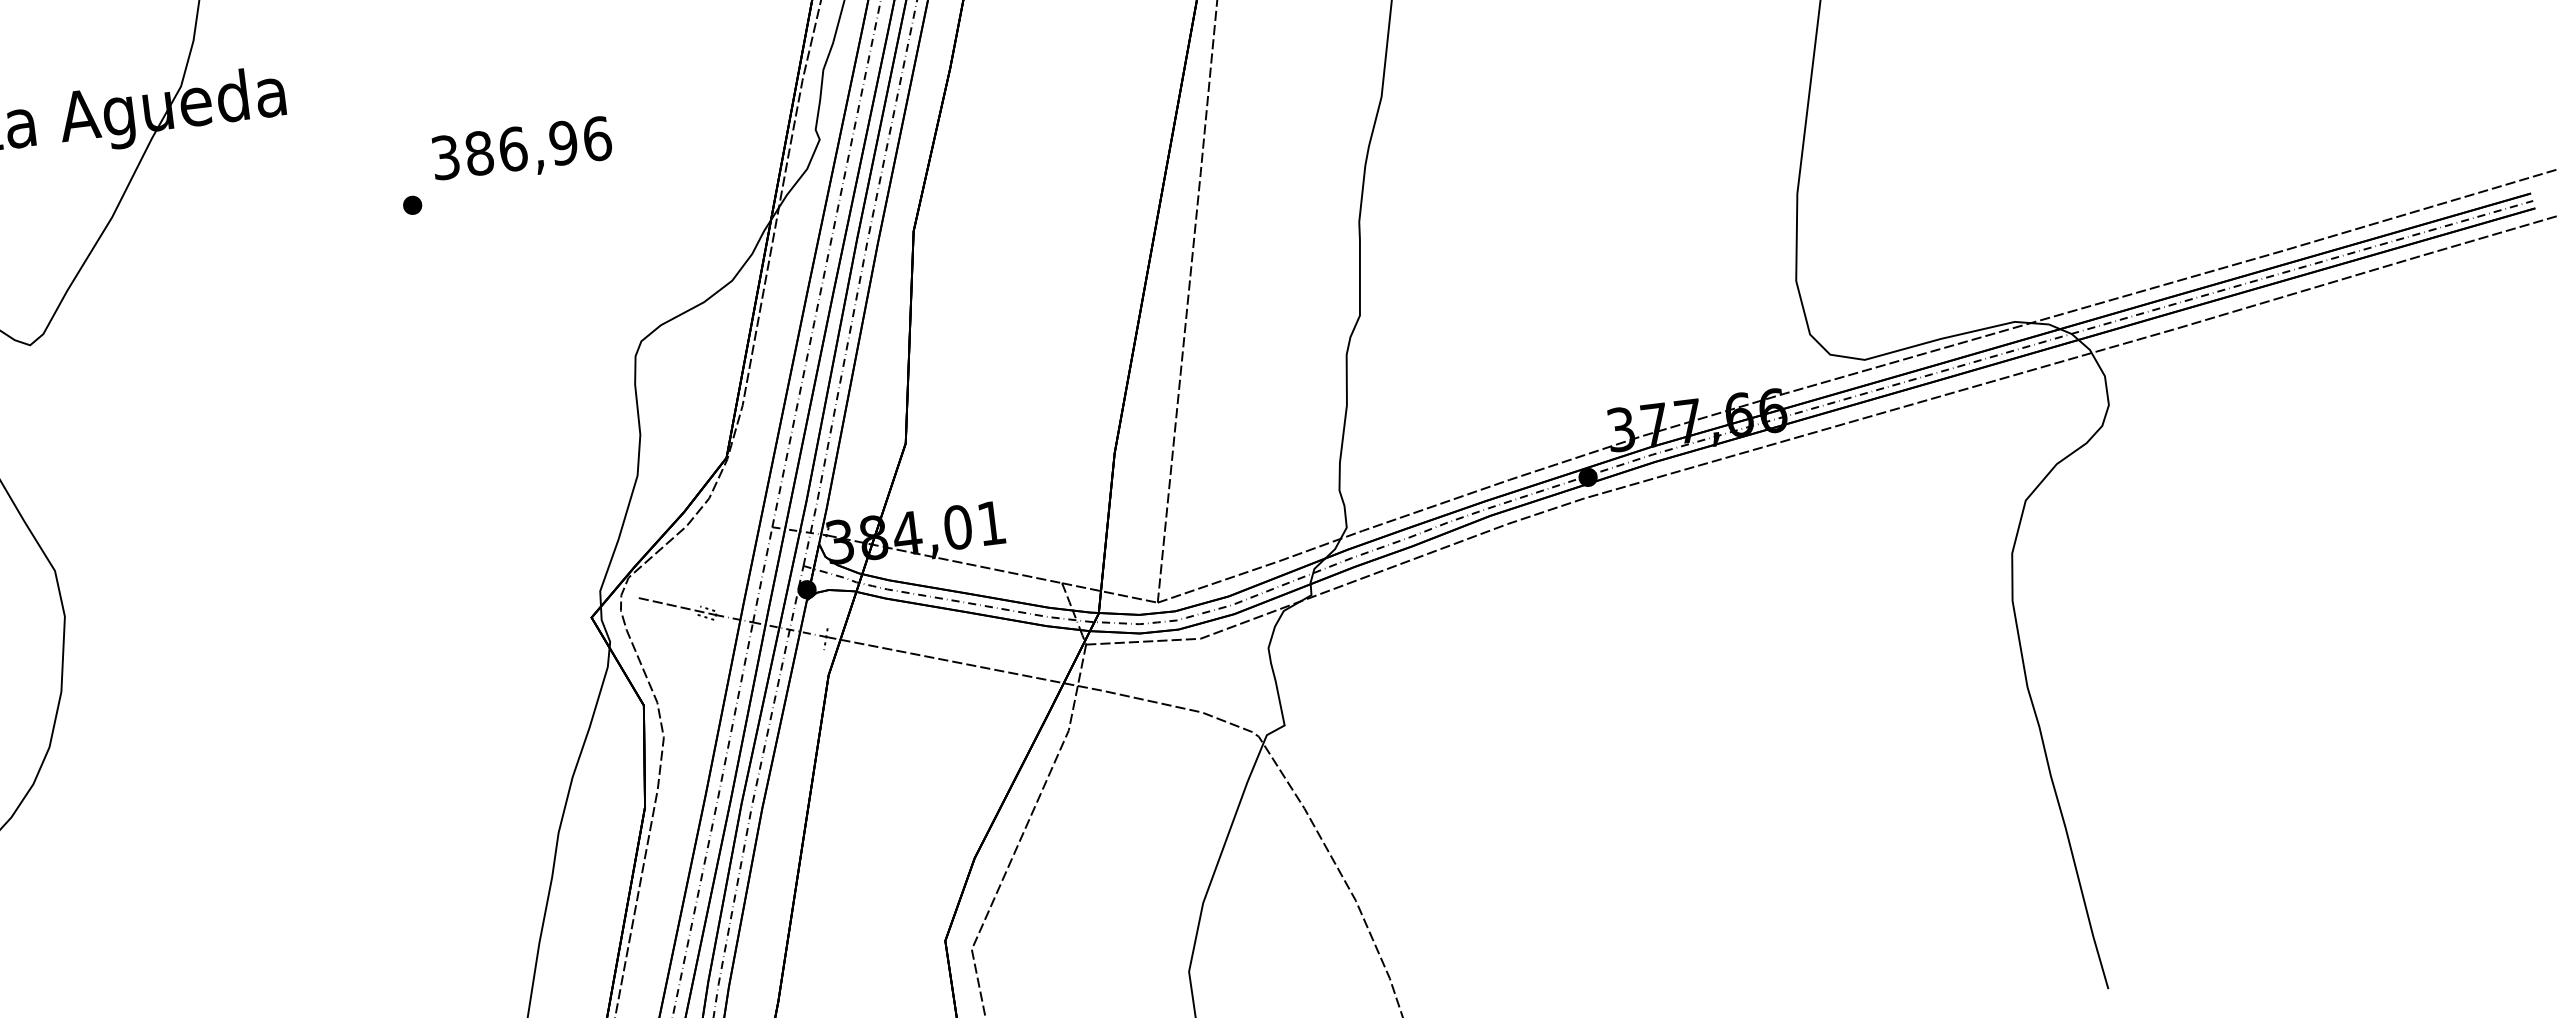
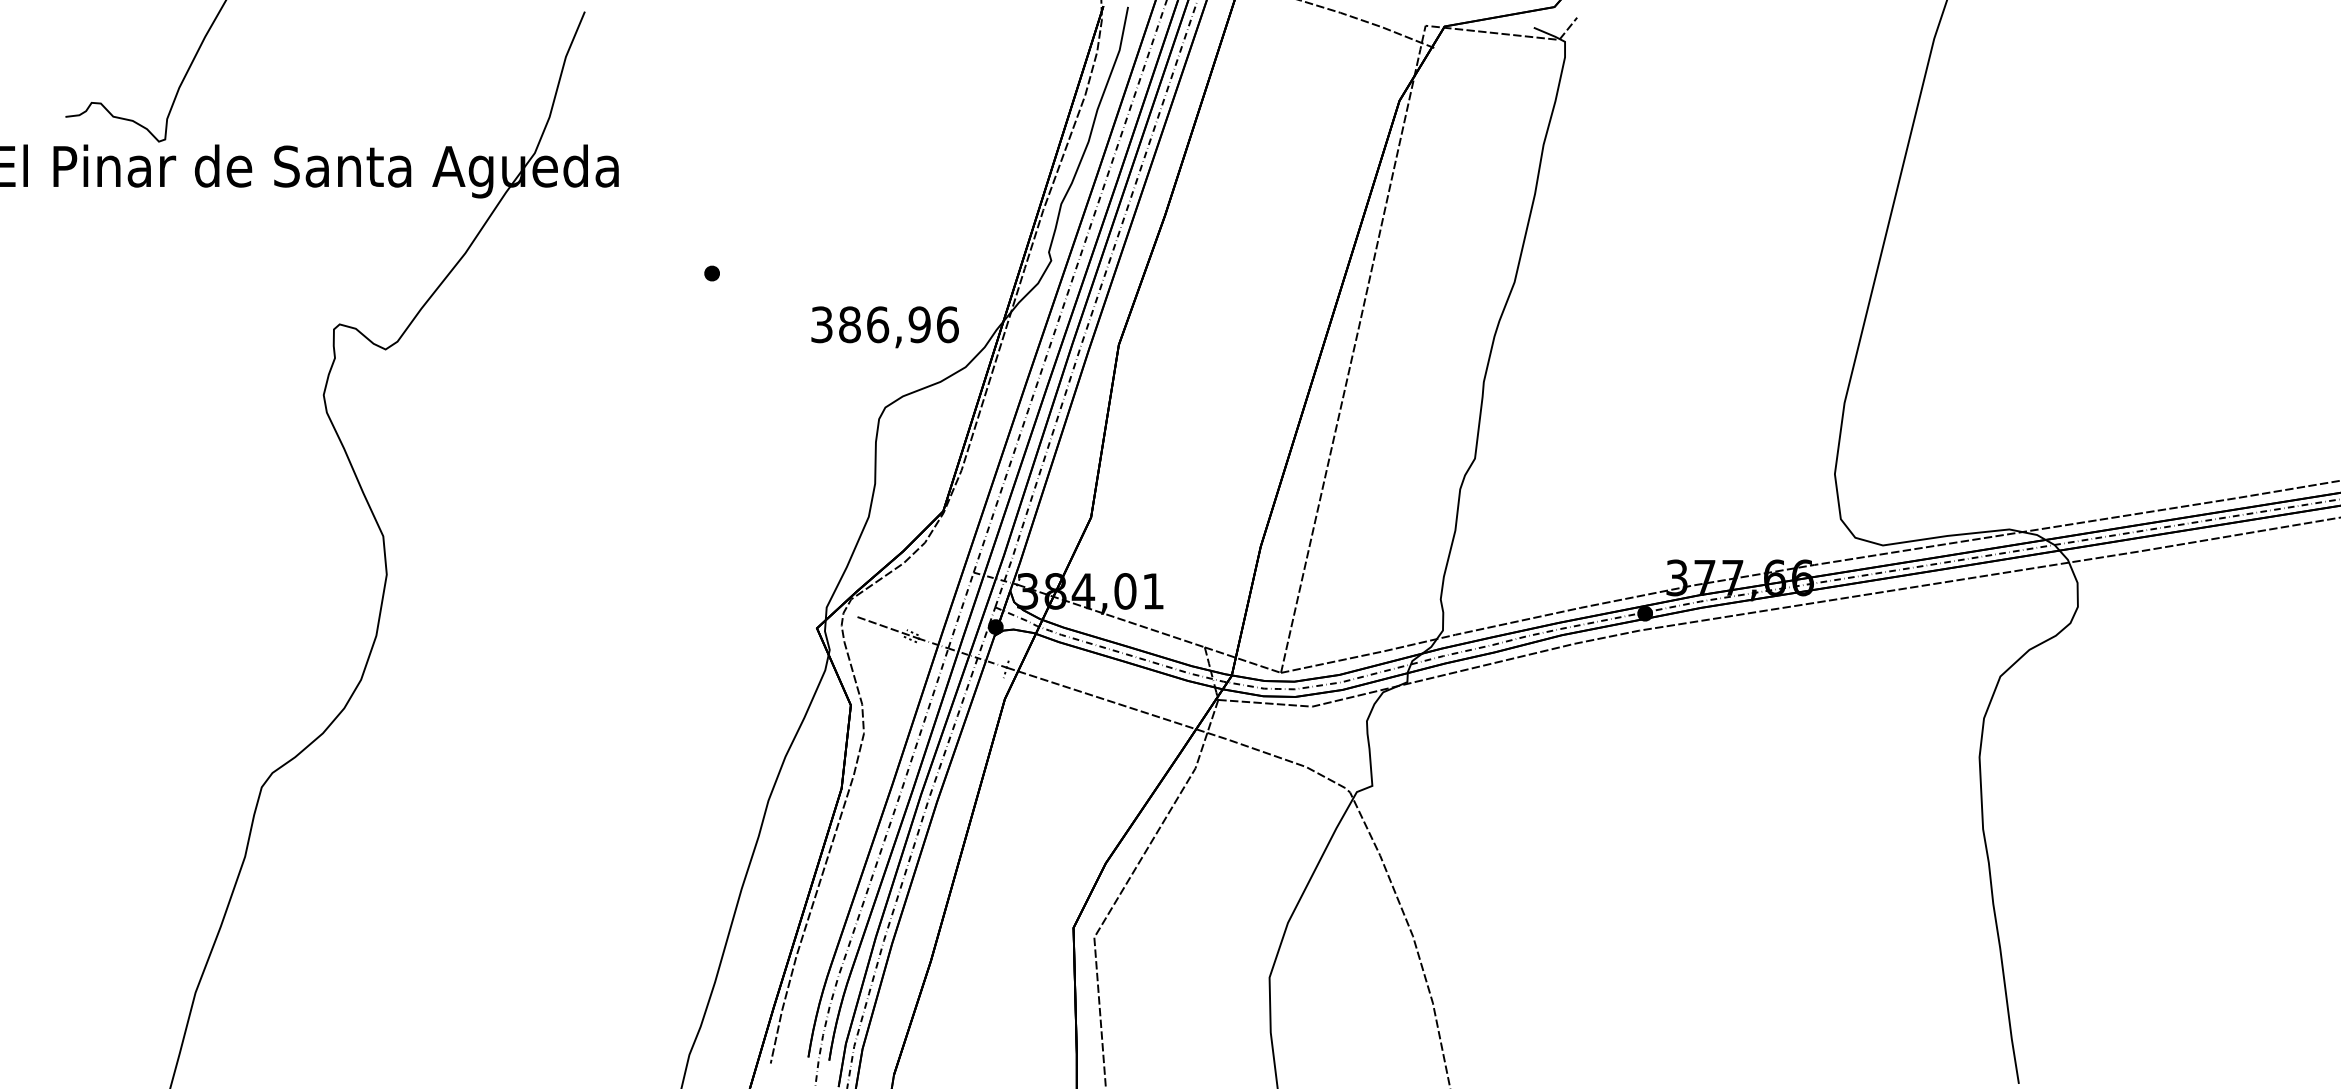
text: (521, 151) -> (884, 327), moved

